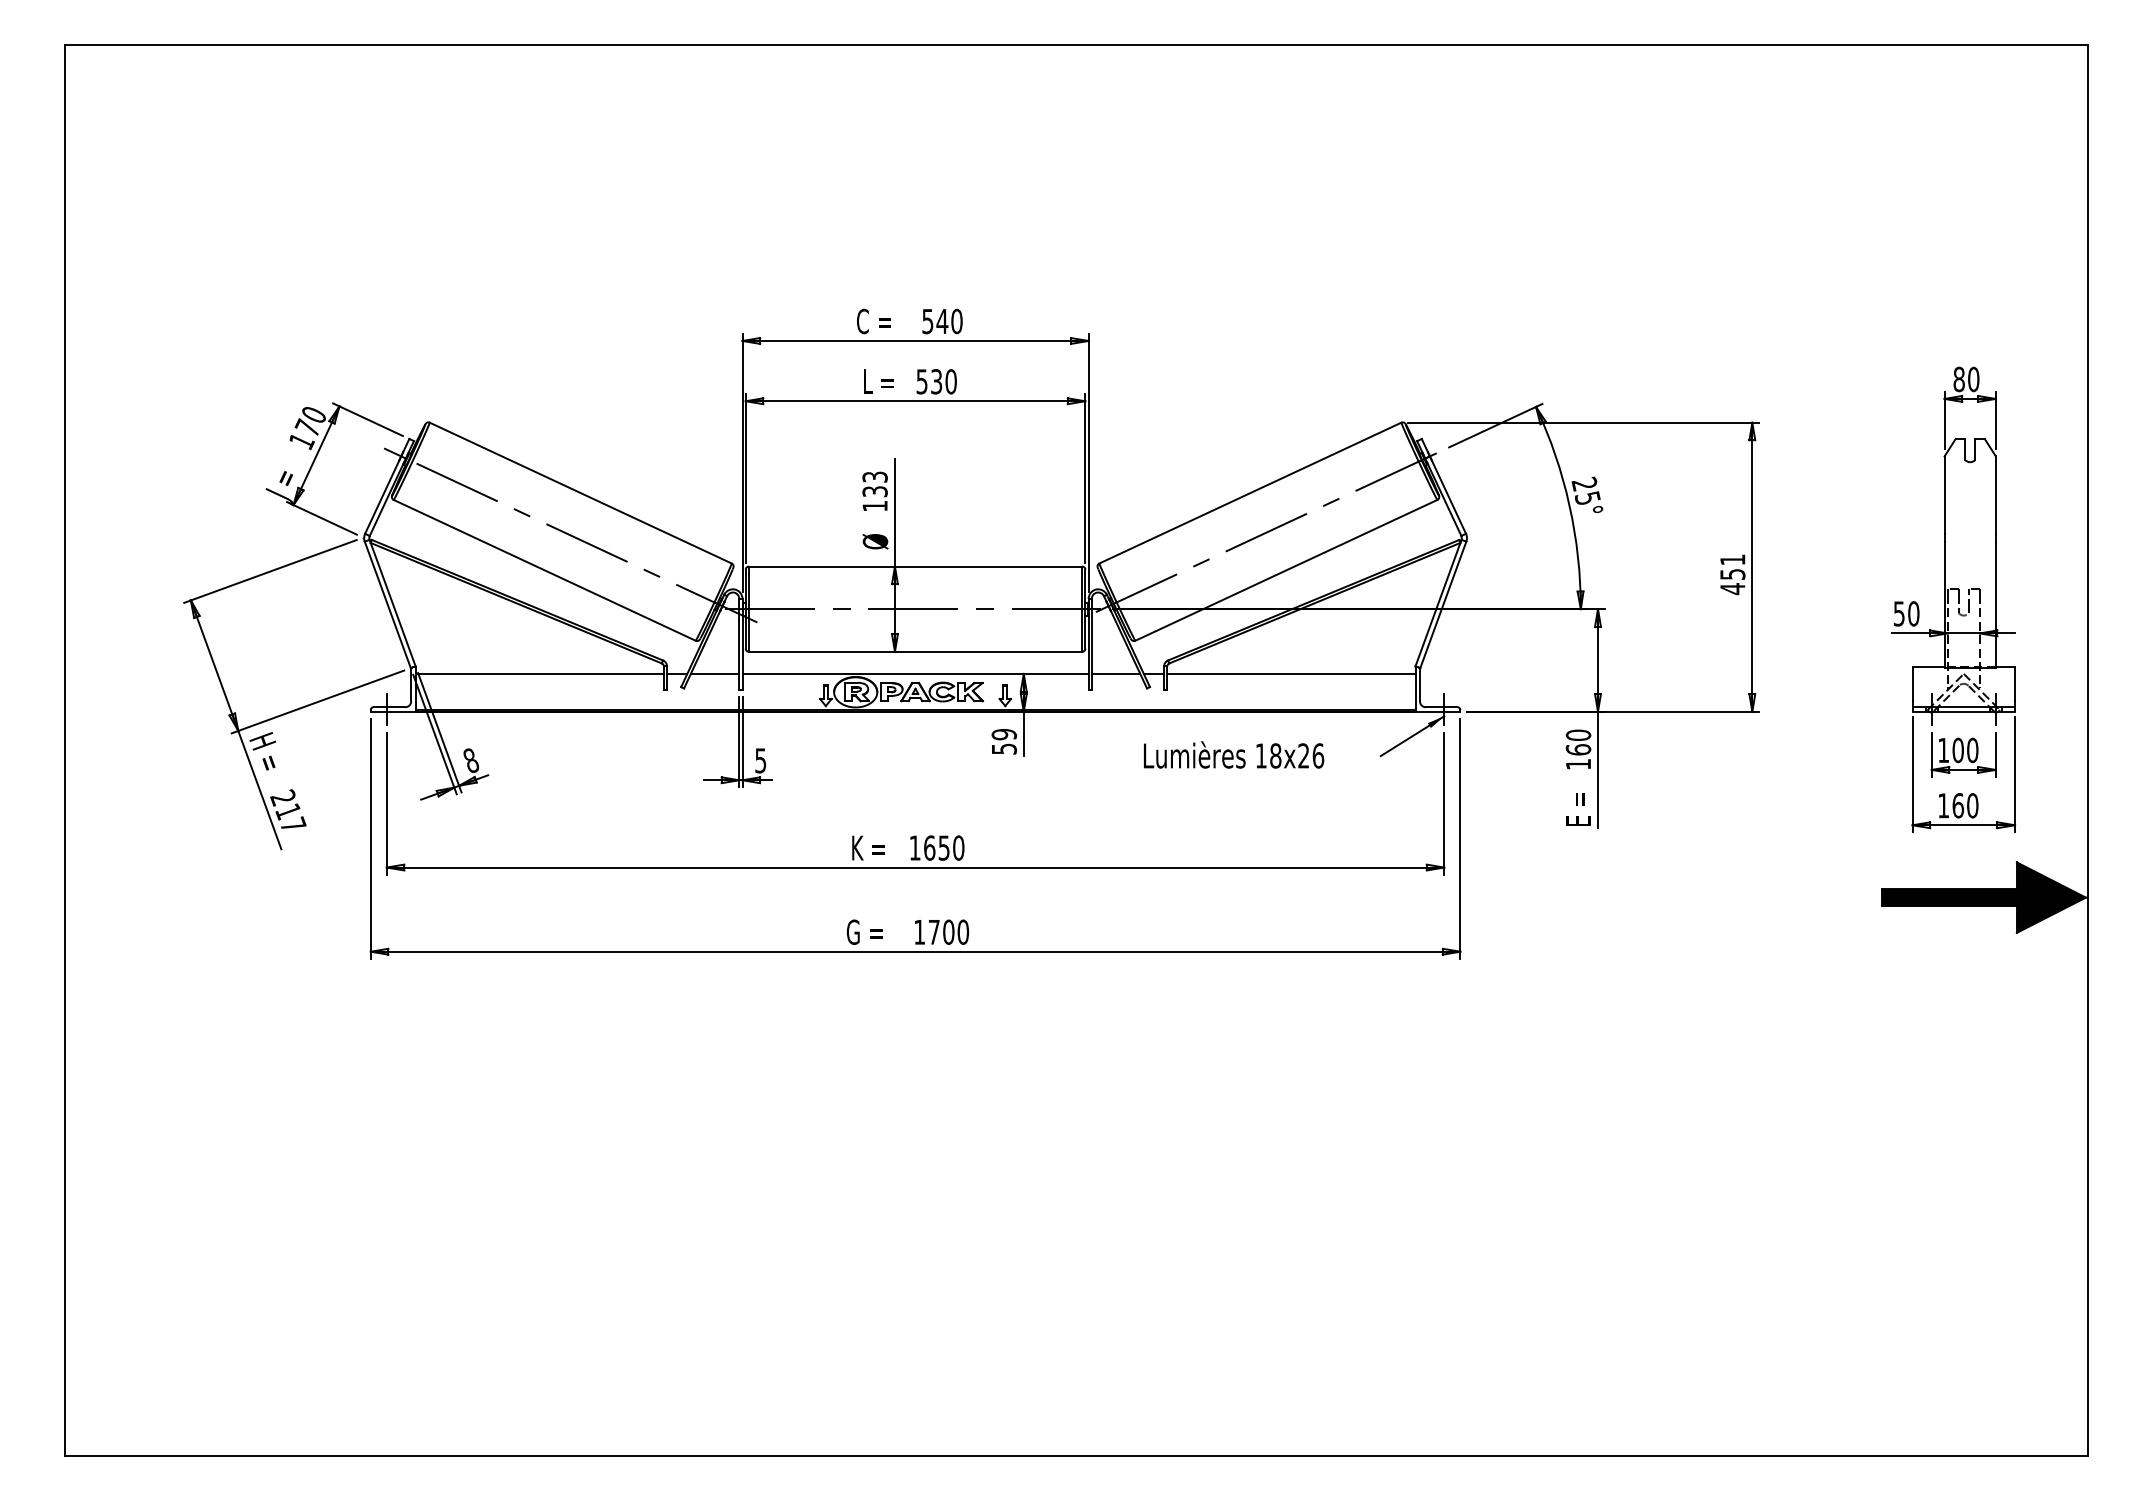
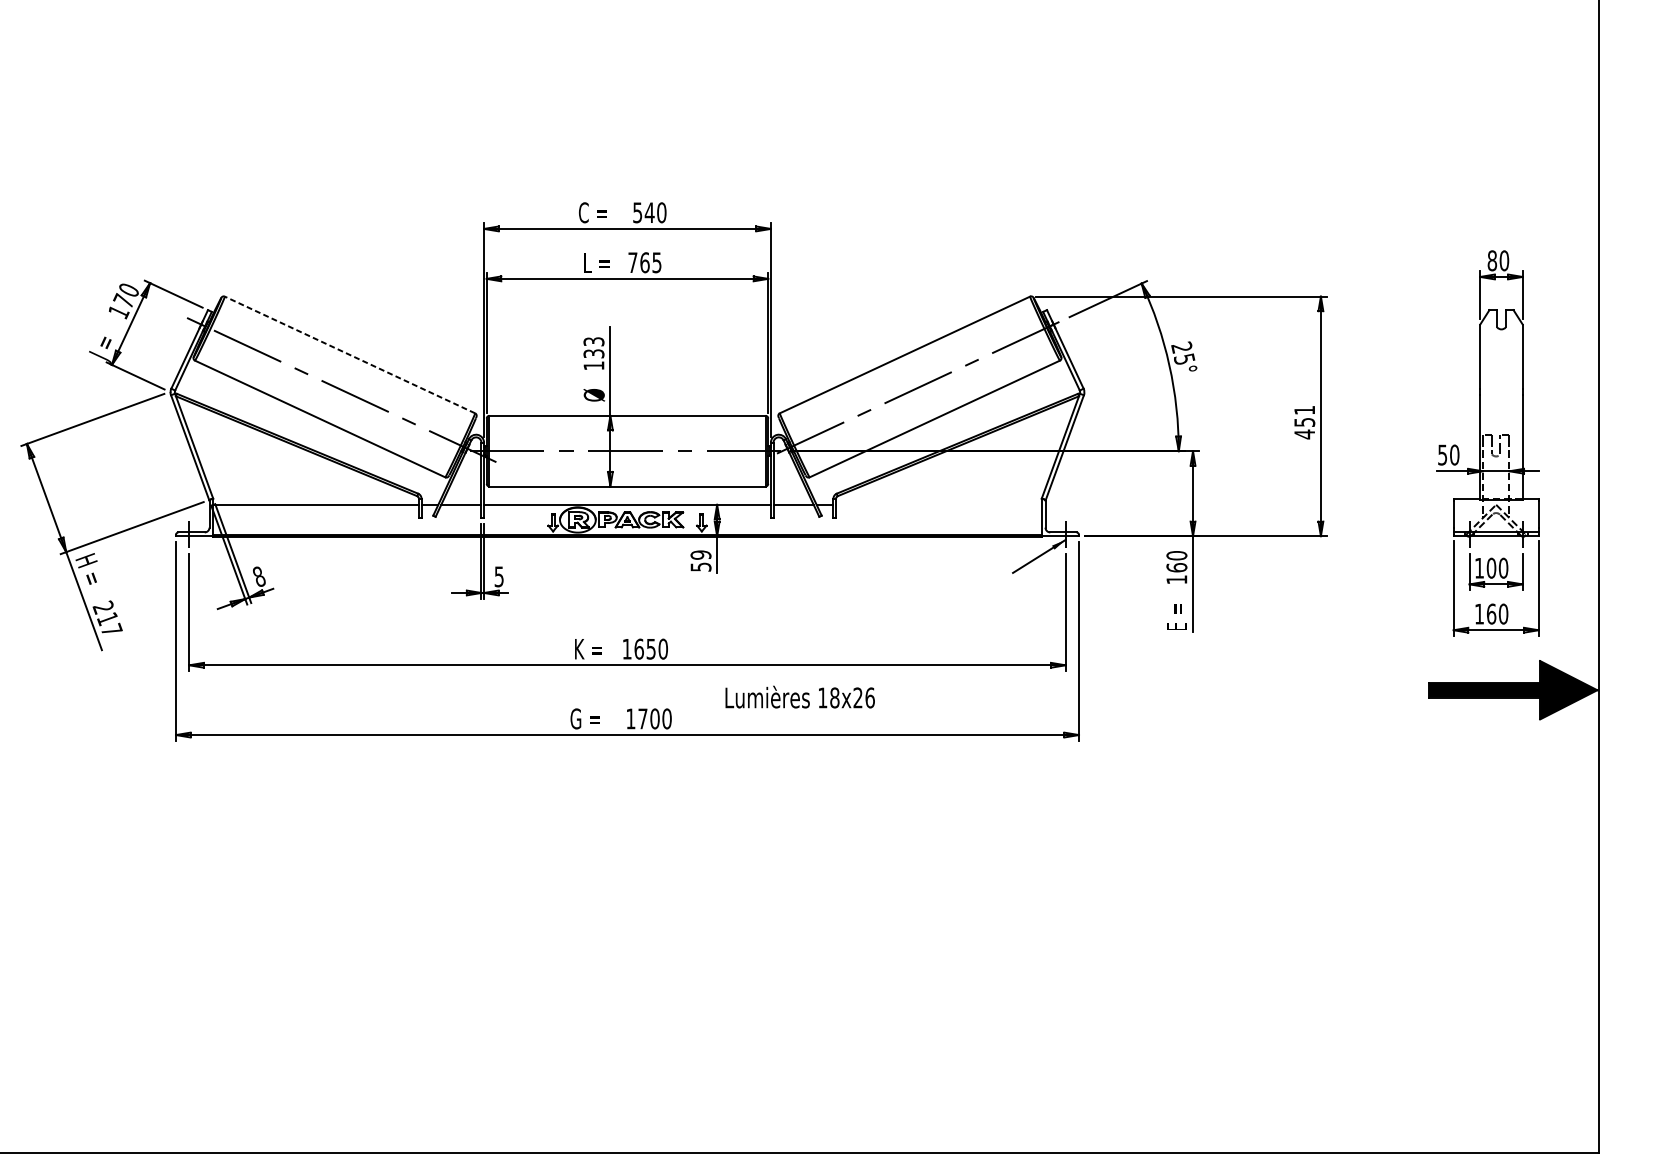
text: (936, 381) -> (644, 262), 530 -> 765
line: (580, 493) -> (349, 355), solid -> dashed
line: (1291, 673) -> (939, 504), removed
text: (1234, 754) -> (800, 696), moved

